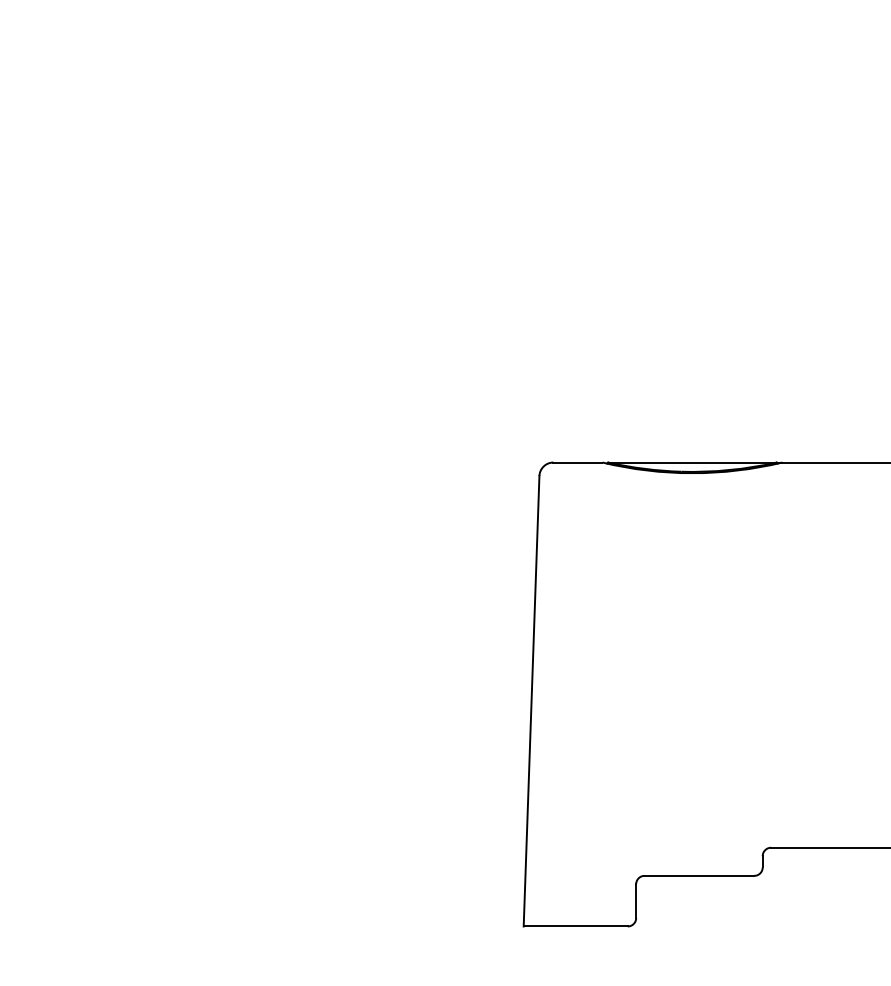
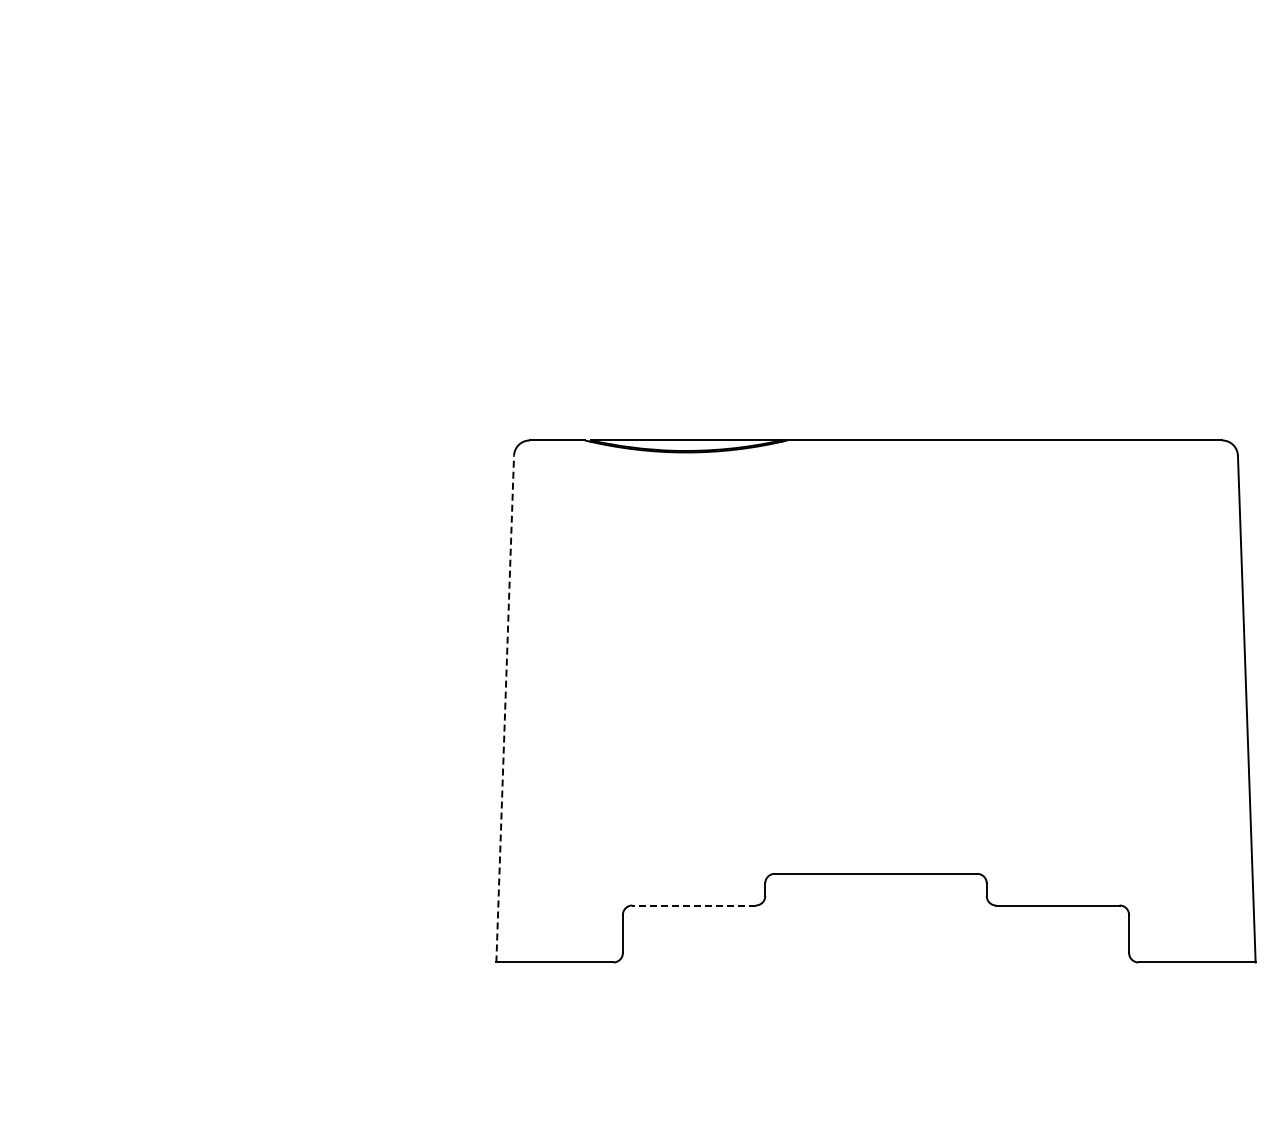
line: (531, 701) -> (505, 709), solid -> dashed
line: (699, 875) -> (694, 905), solid -> dashed

